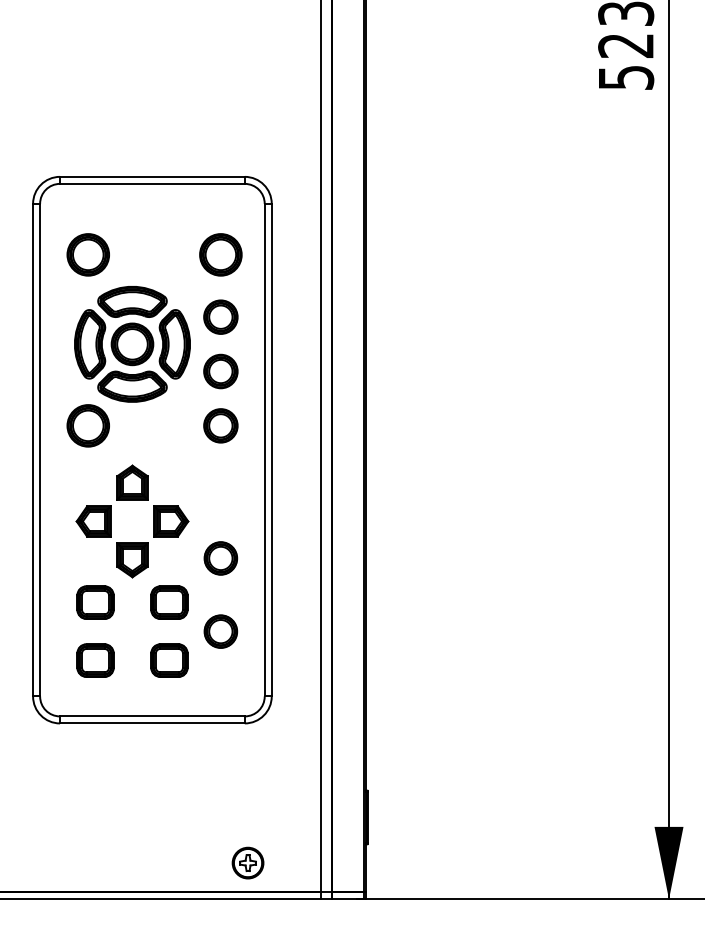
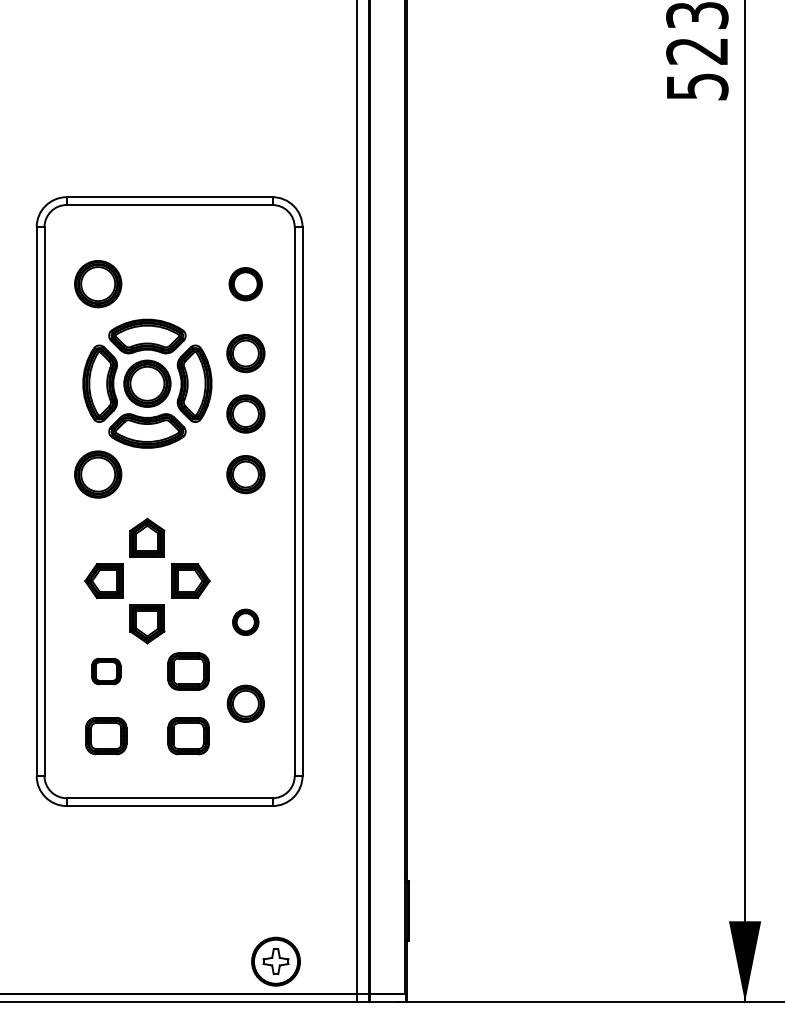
part: (220, 255) -> (245, 284), size x0.7
part: (220, 558) -> (245, 622), size x0.7
part: (95, 602) -> (106, 671), size x0.7
part: (248, 862) -> (276, 961), size x1.4

